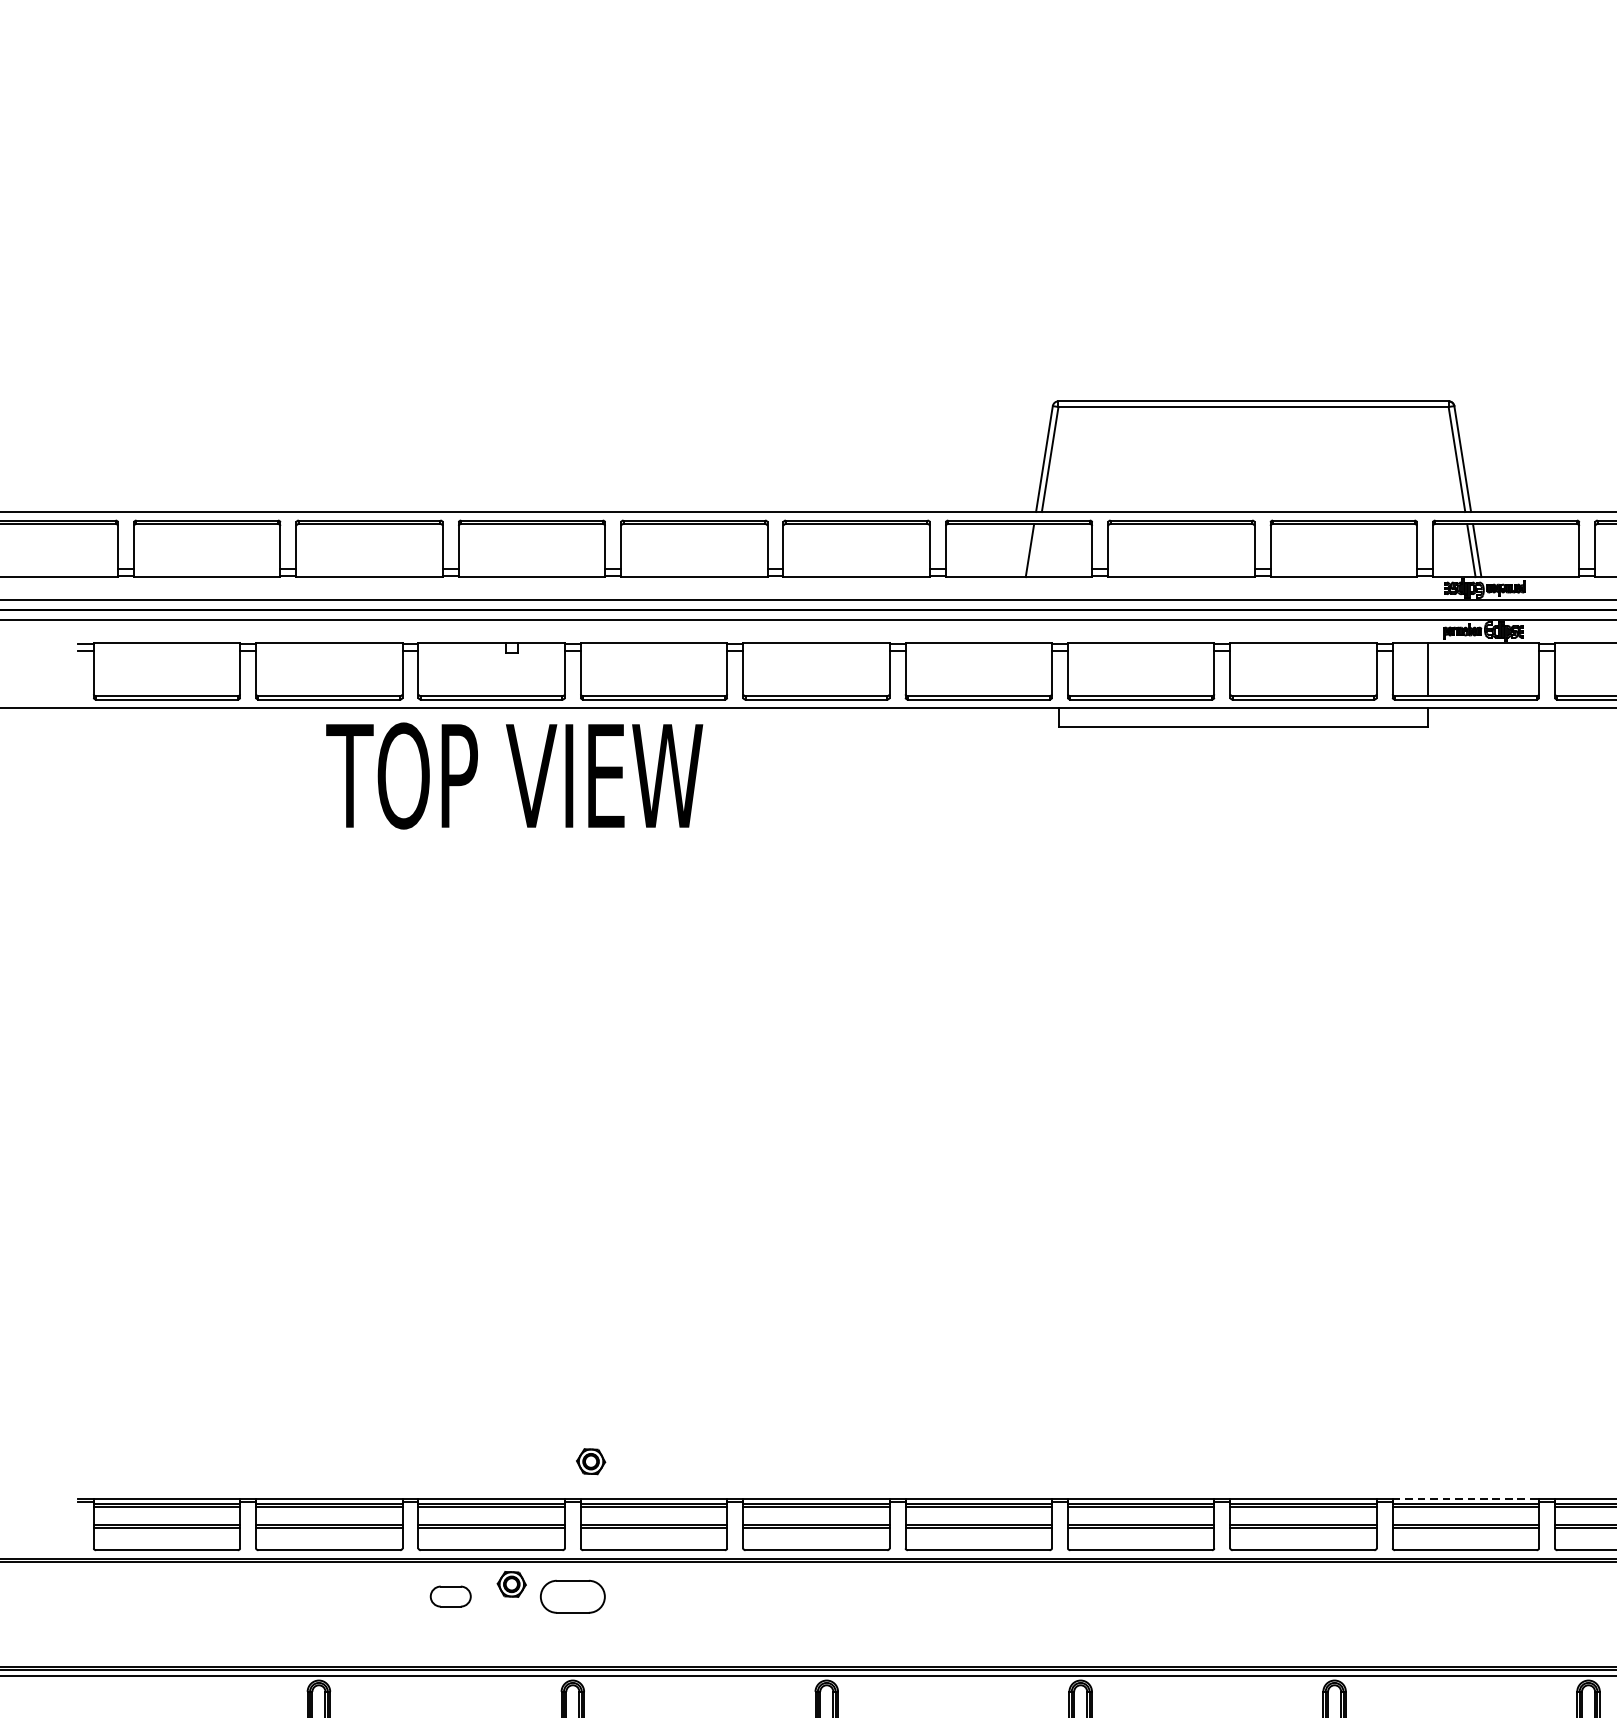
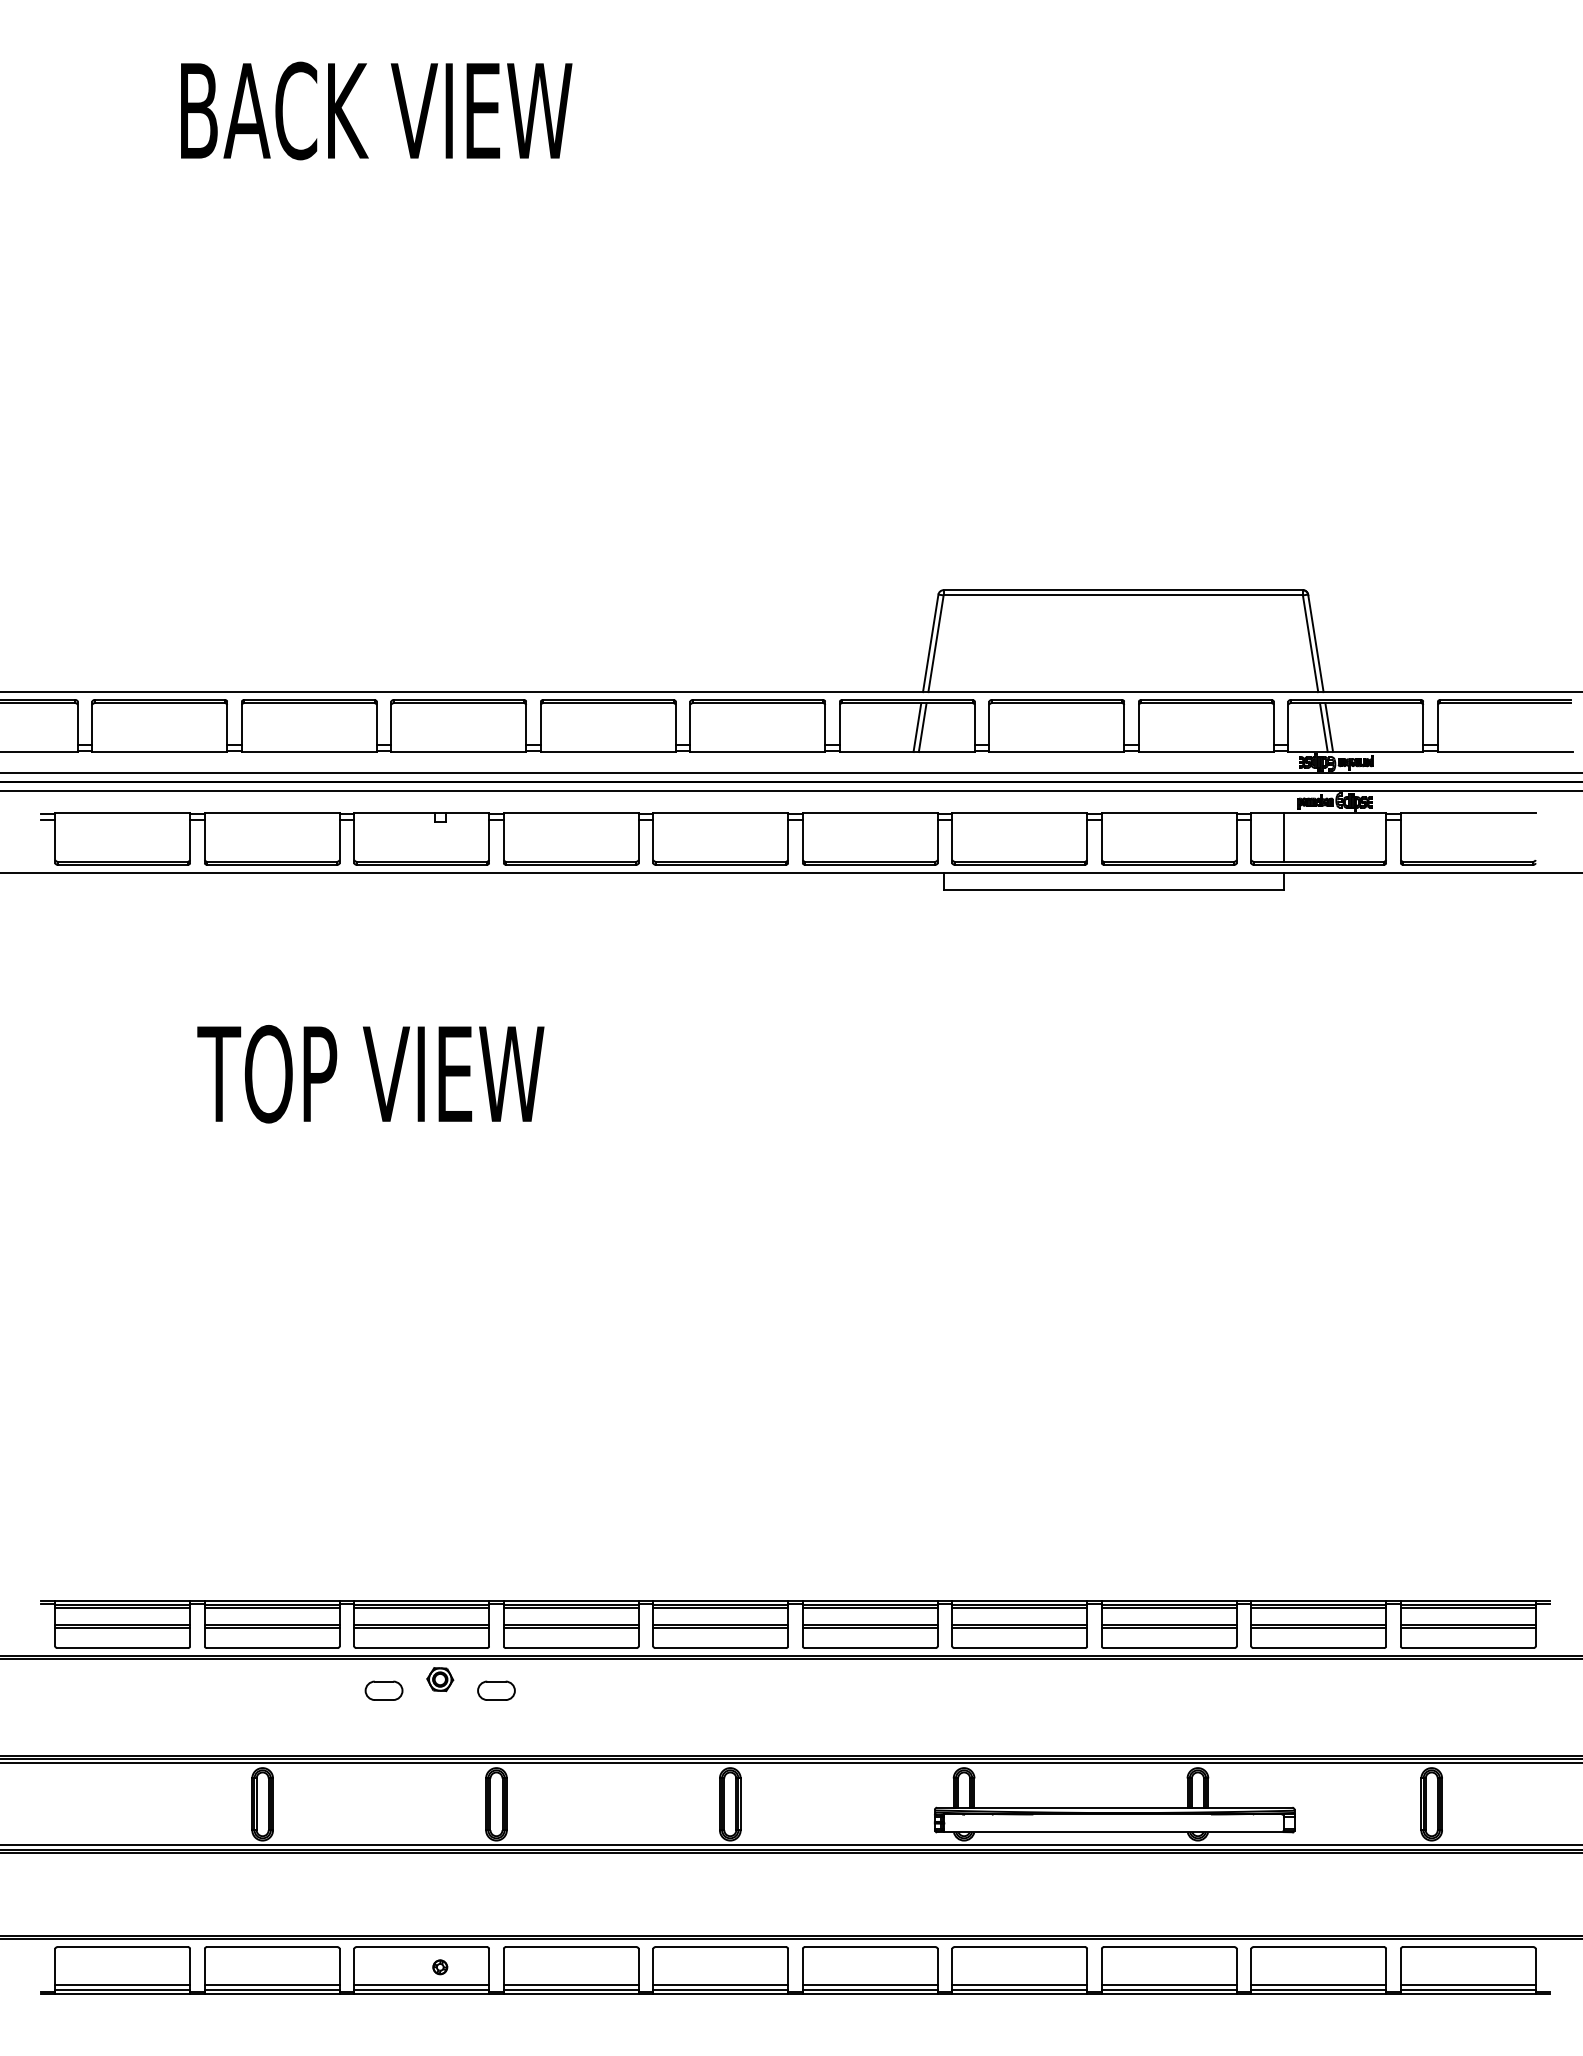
line: (1035, 550) -> (922, 727), added
text: (514, 776) -> (370, 1074), moved
part: (591, 1461) -> (513, 1566), removed
line: (1466, 1498) -> (1319, 1600), dashed -> solid
part: (572, 1596) -> (496, 1690), size x0.62

